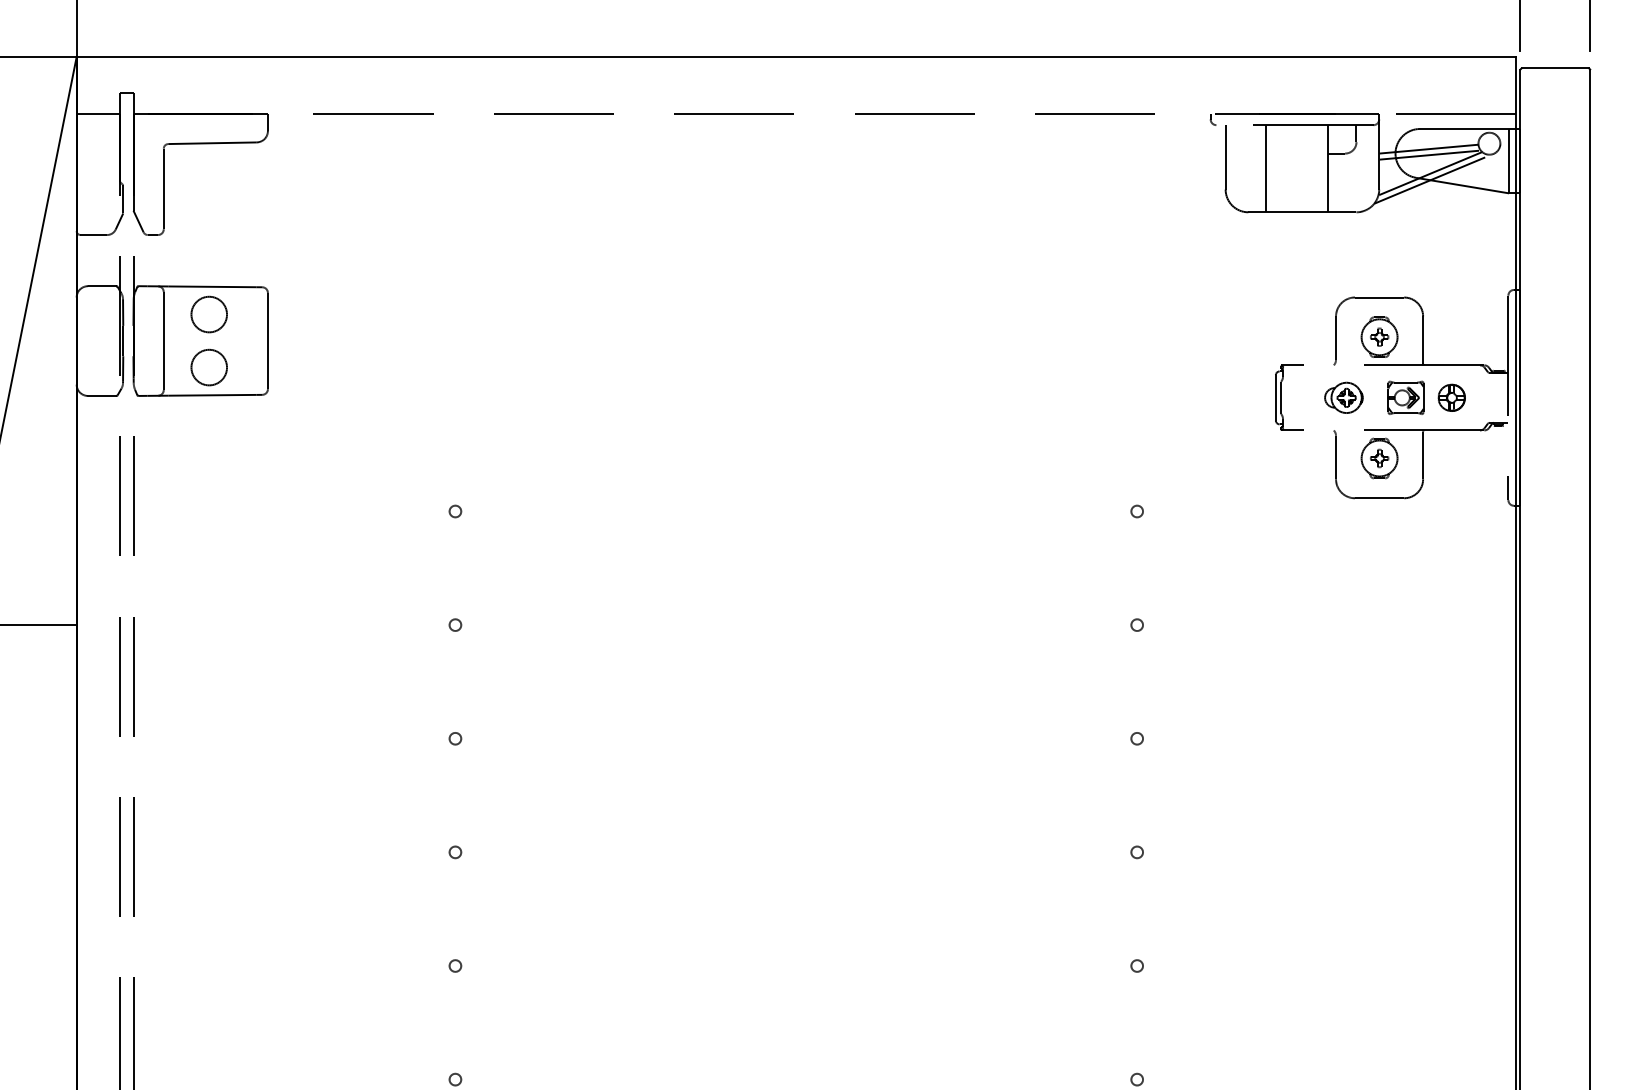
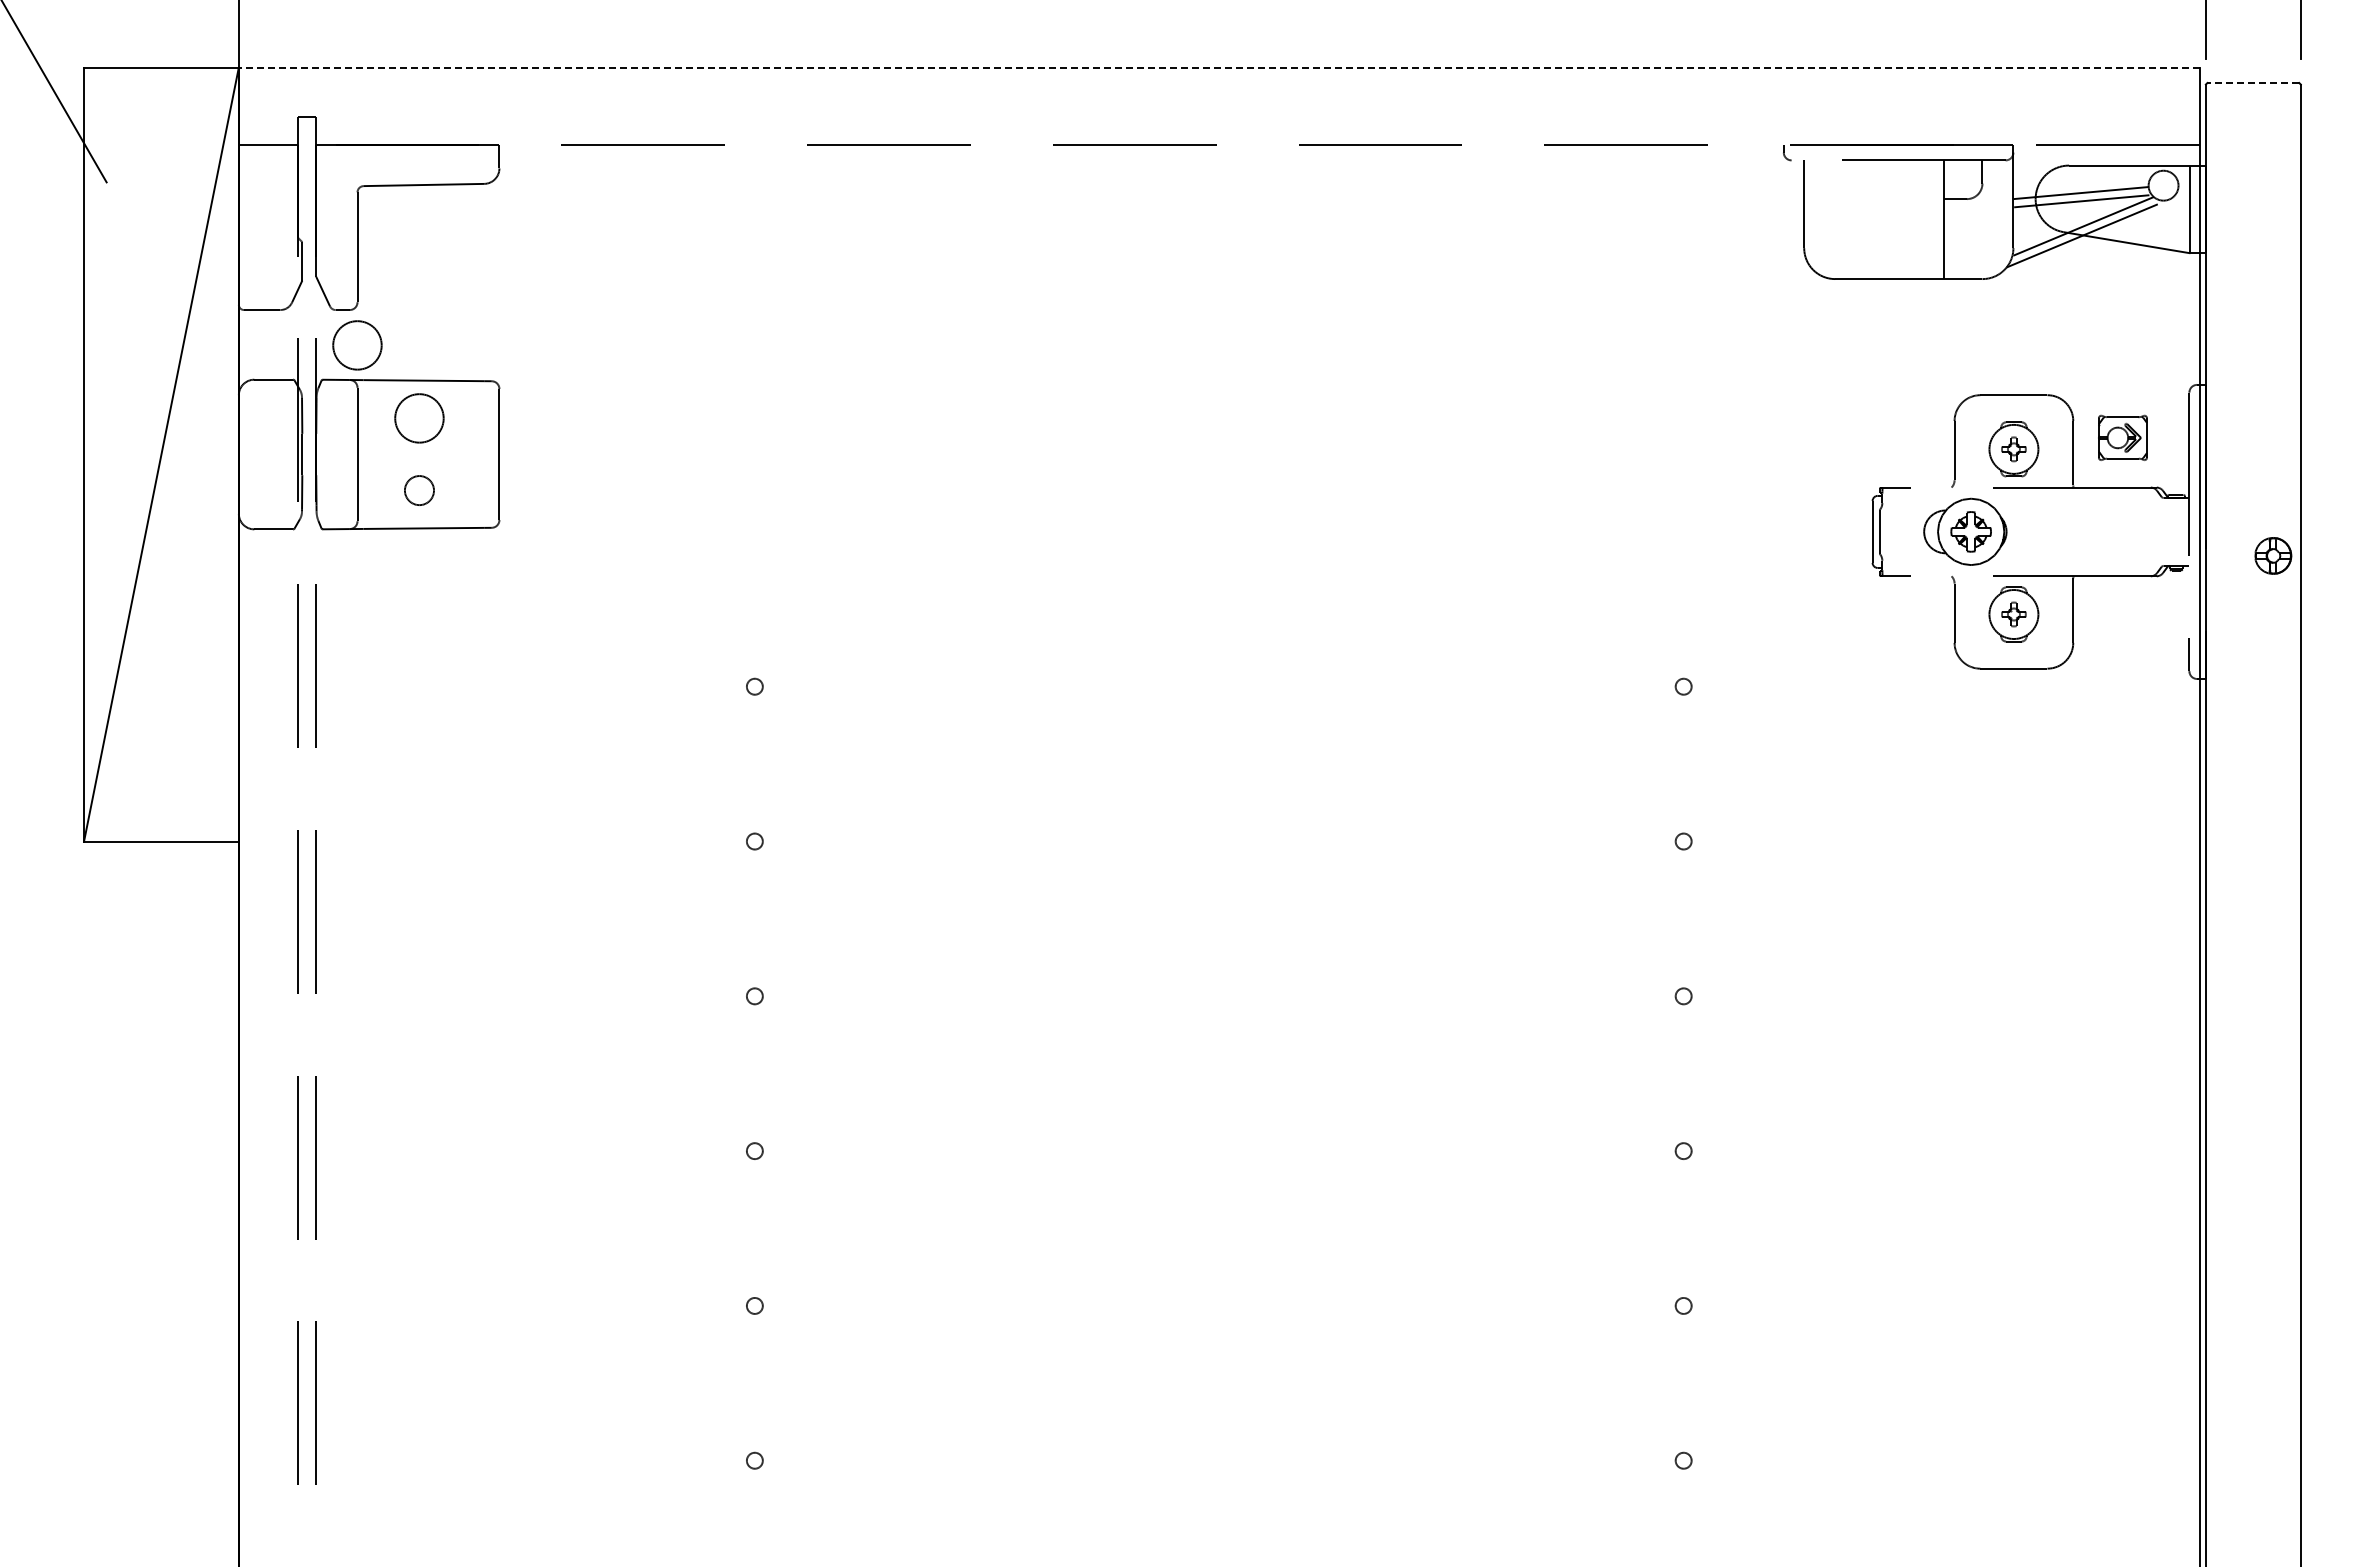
line: (795, 56) -> (1218, 67), solid -> dashed
line: (1555, 68) -> (2253, 83), solid -> dashed
line: (1265, 168) -> (1858, 219), removed
circle: (163, 261) -> (357, 345), added
circle: (209, 367) -> (419, 490), size x0.6
part: (1344, 397) -> (1965, 531), size x1.6
part: (1405, 397) -> (2122, 437), moved
part: (1451, 397) -> (2273, 555), moved

